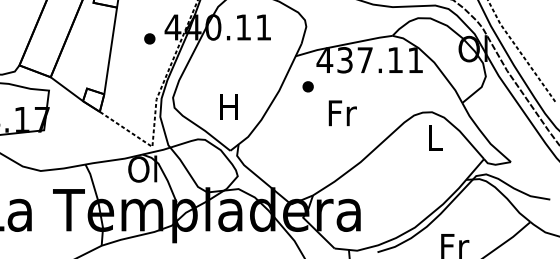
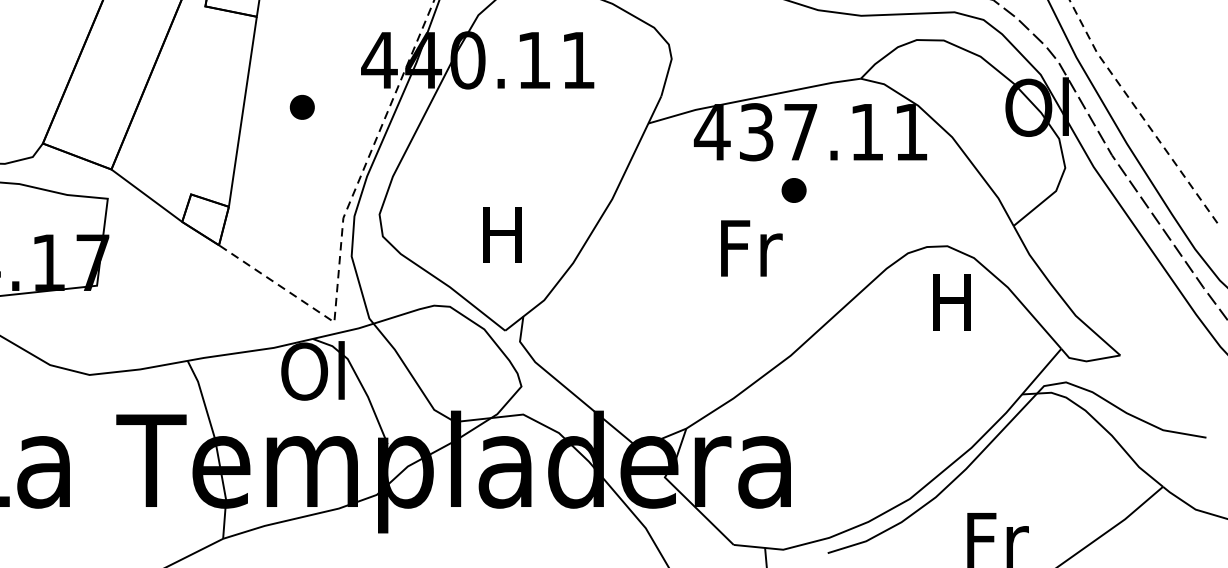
part: (149, 38) -> (301, 106), moved
part: (307, 86) -> (792, 189), moved
text: (433, 137) -> (950, 301), L -> H

